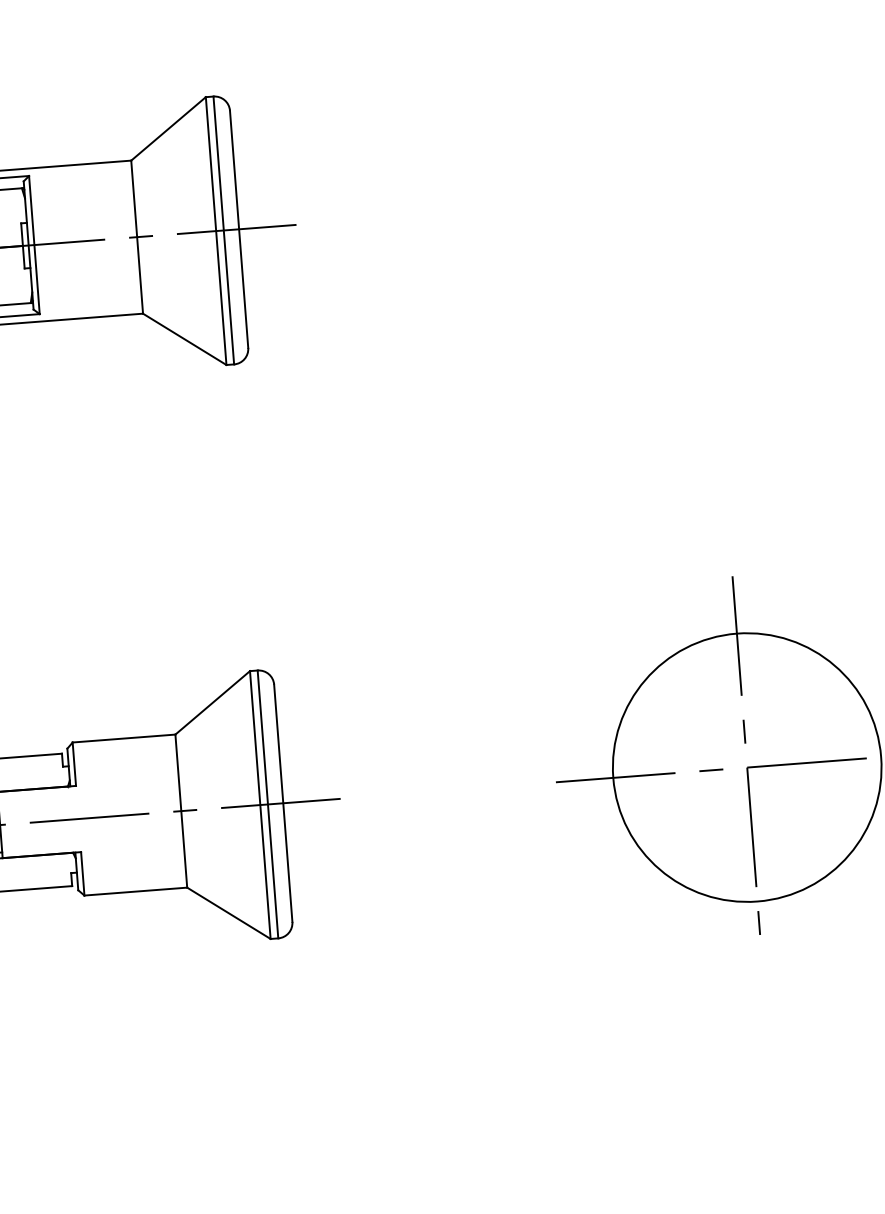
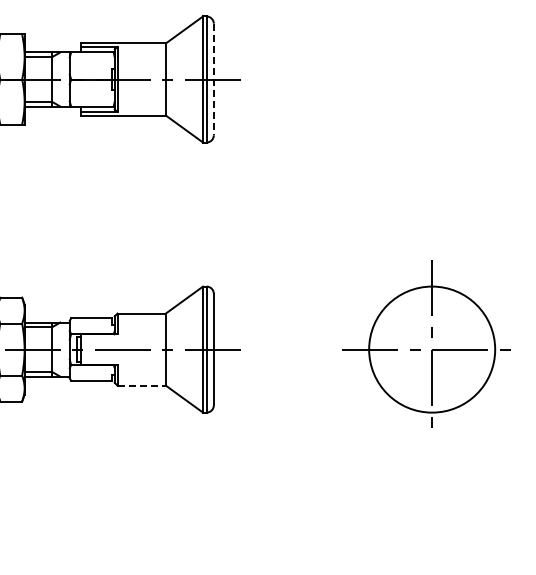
line: (238, 229) -> (213, 79), solid -> dashed
line: (137, 891) -> (142, 385), solid -> dashed

